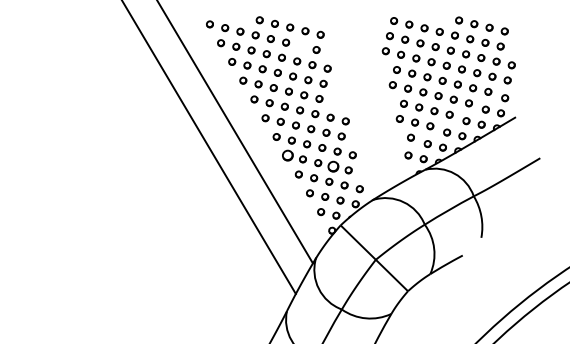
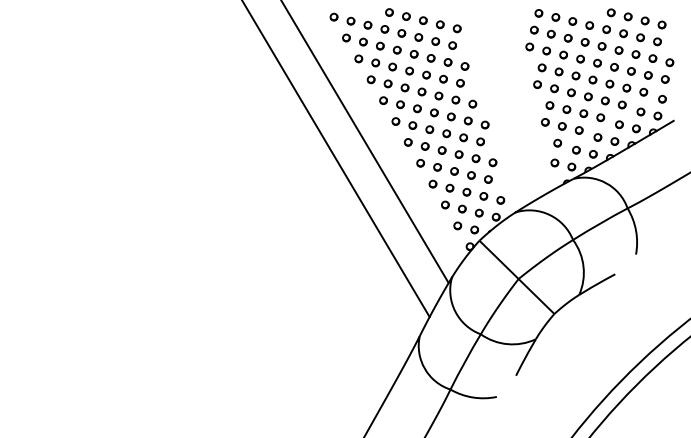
part: (301, 46) -> (435, 41), added
part: (334, 102) -> (472, 103), added
part: (287, 155) -> (420, 163), size x0.62
part: (333, 166) -> (471, 175), size x0.62

